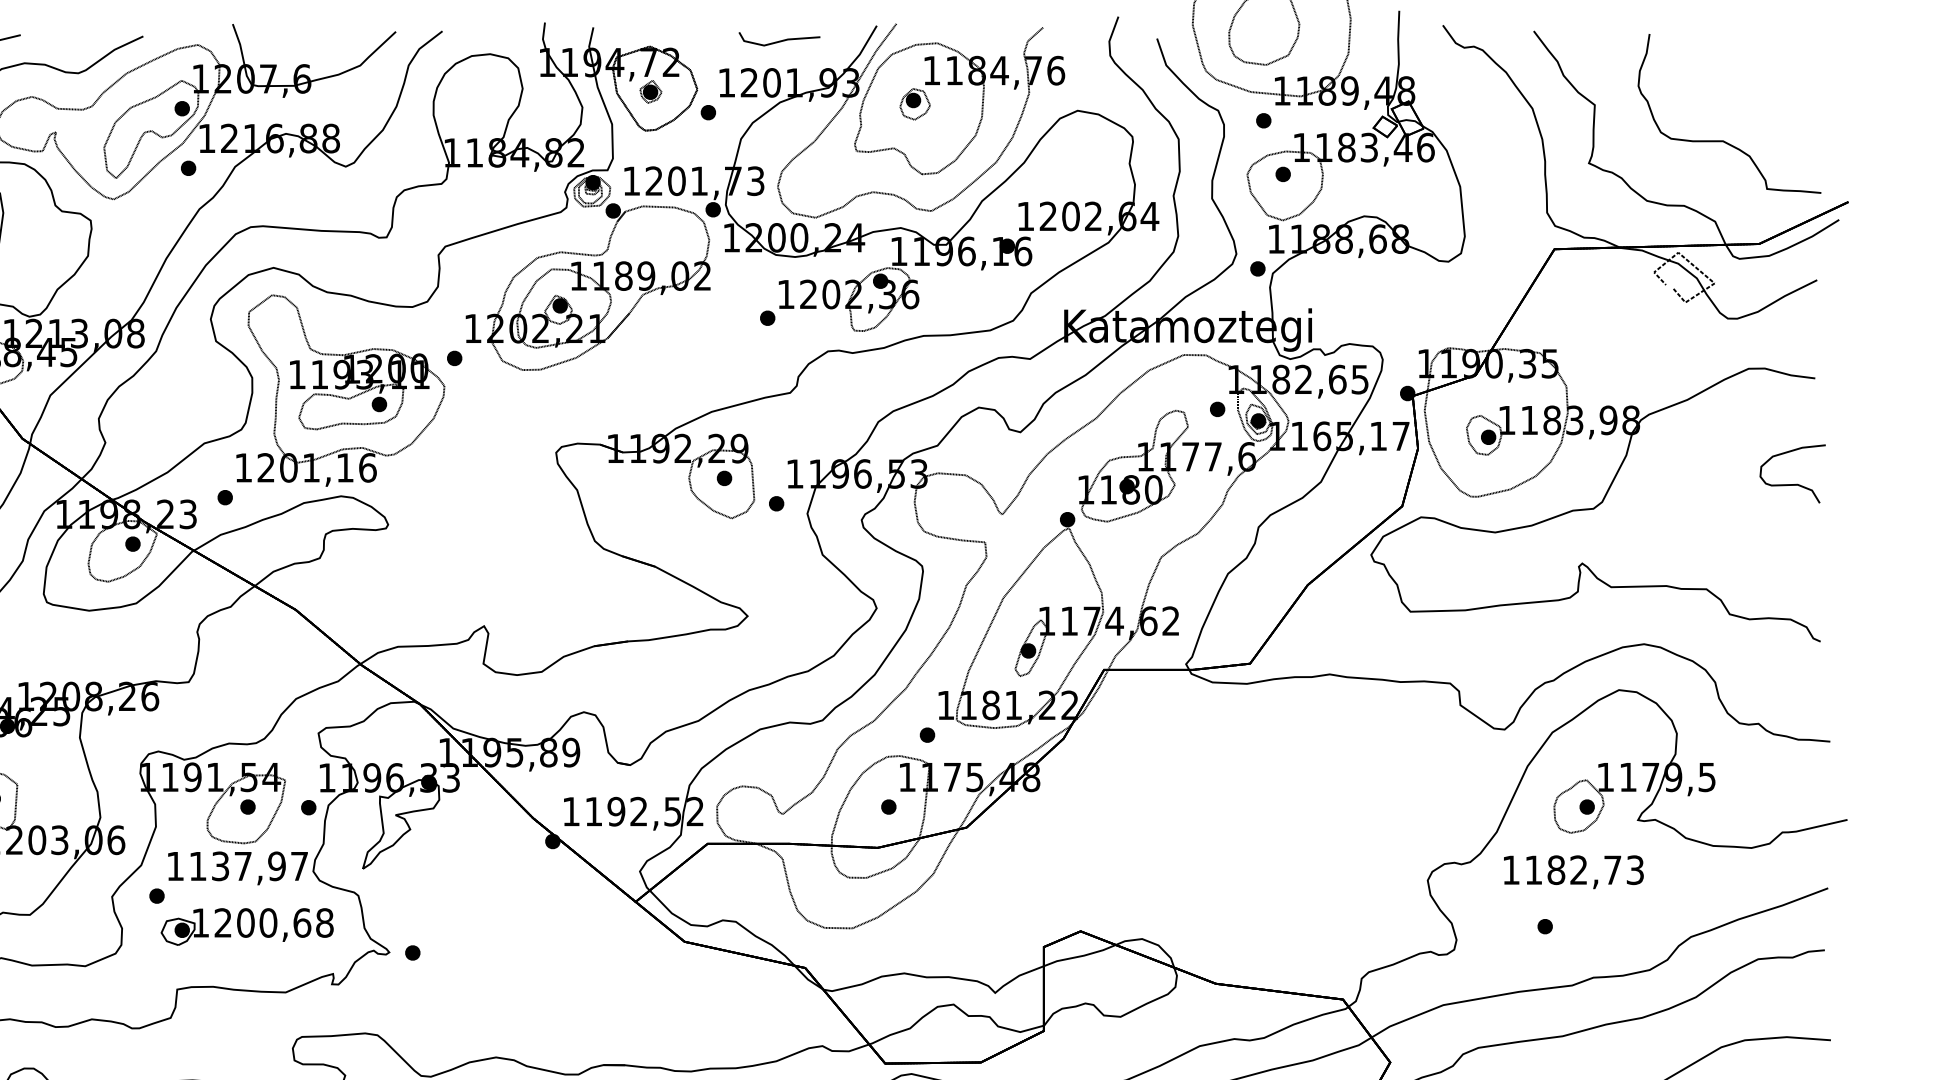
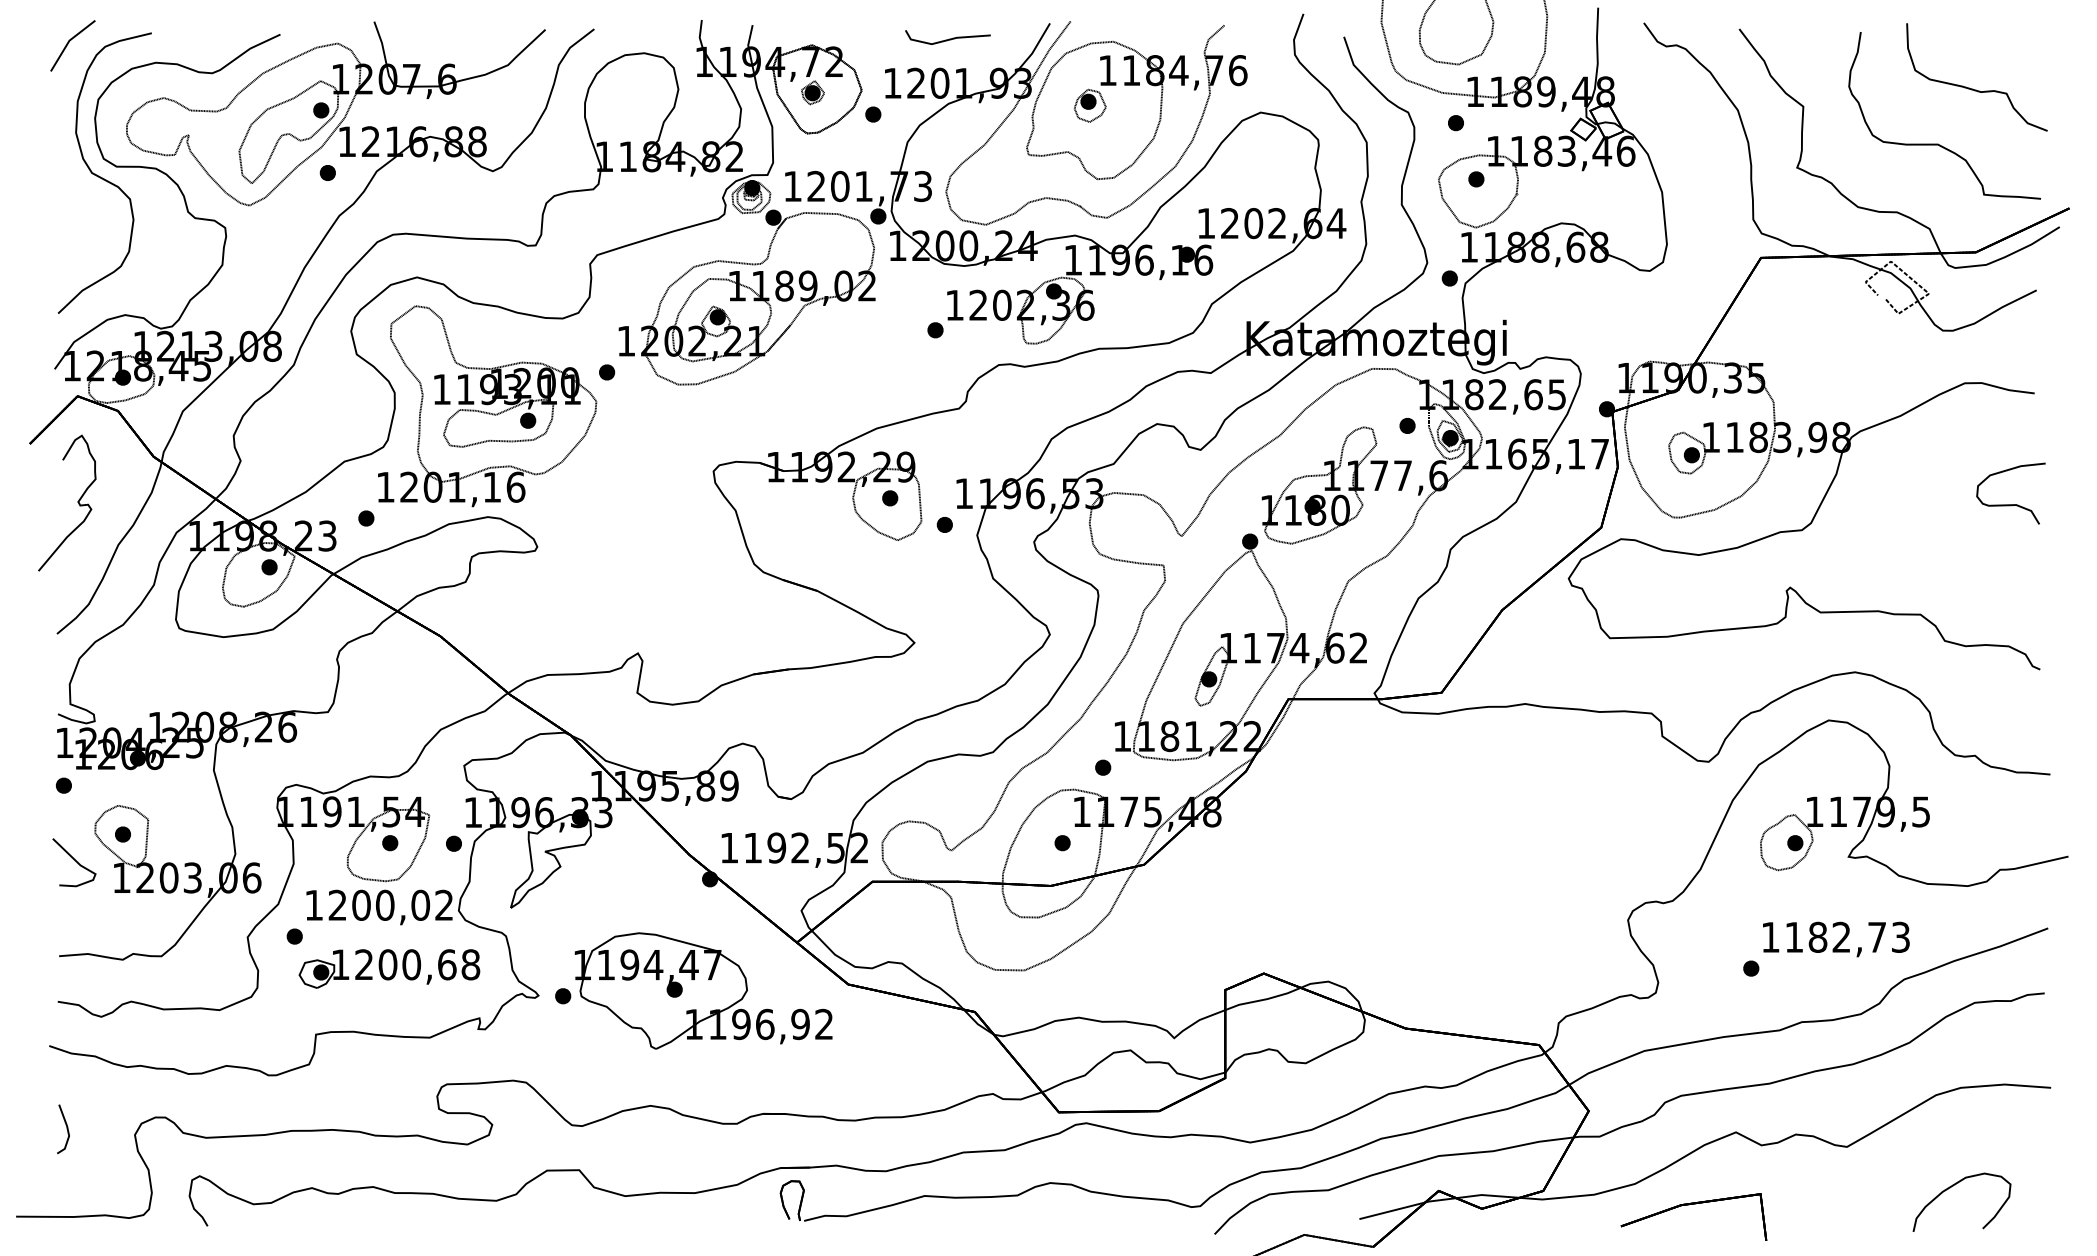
part: (1756, 87) -> (1972, 88), added
text: (248, 865) -> (390, 904), 1137,97 -> 1200,02
text: (1574, 872) -> (1836, 939), moved
part: (546, 947) -> (703, 990), added

